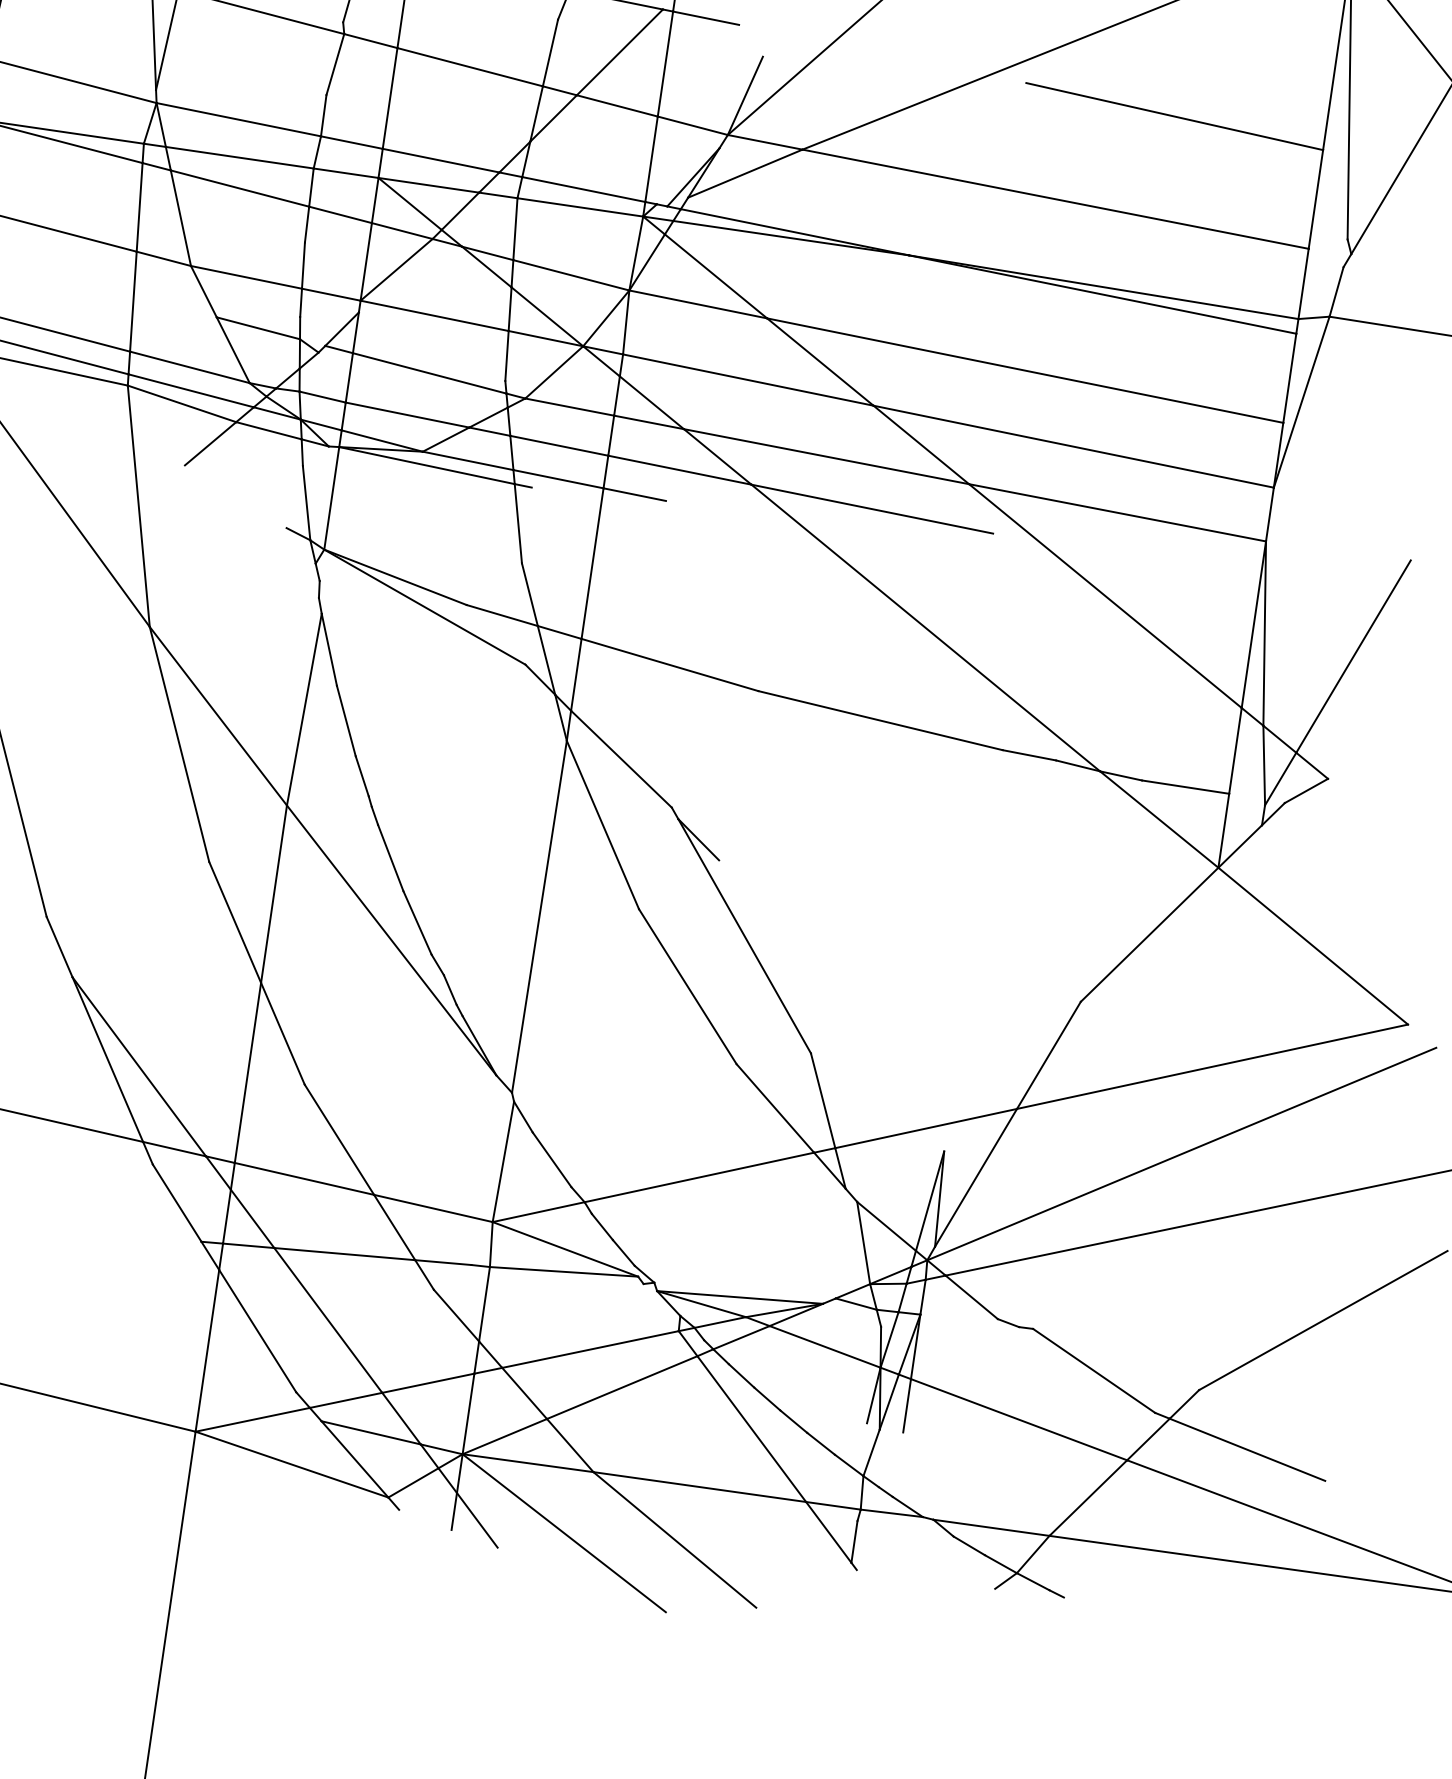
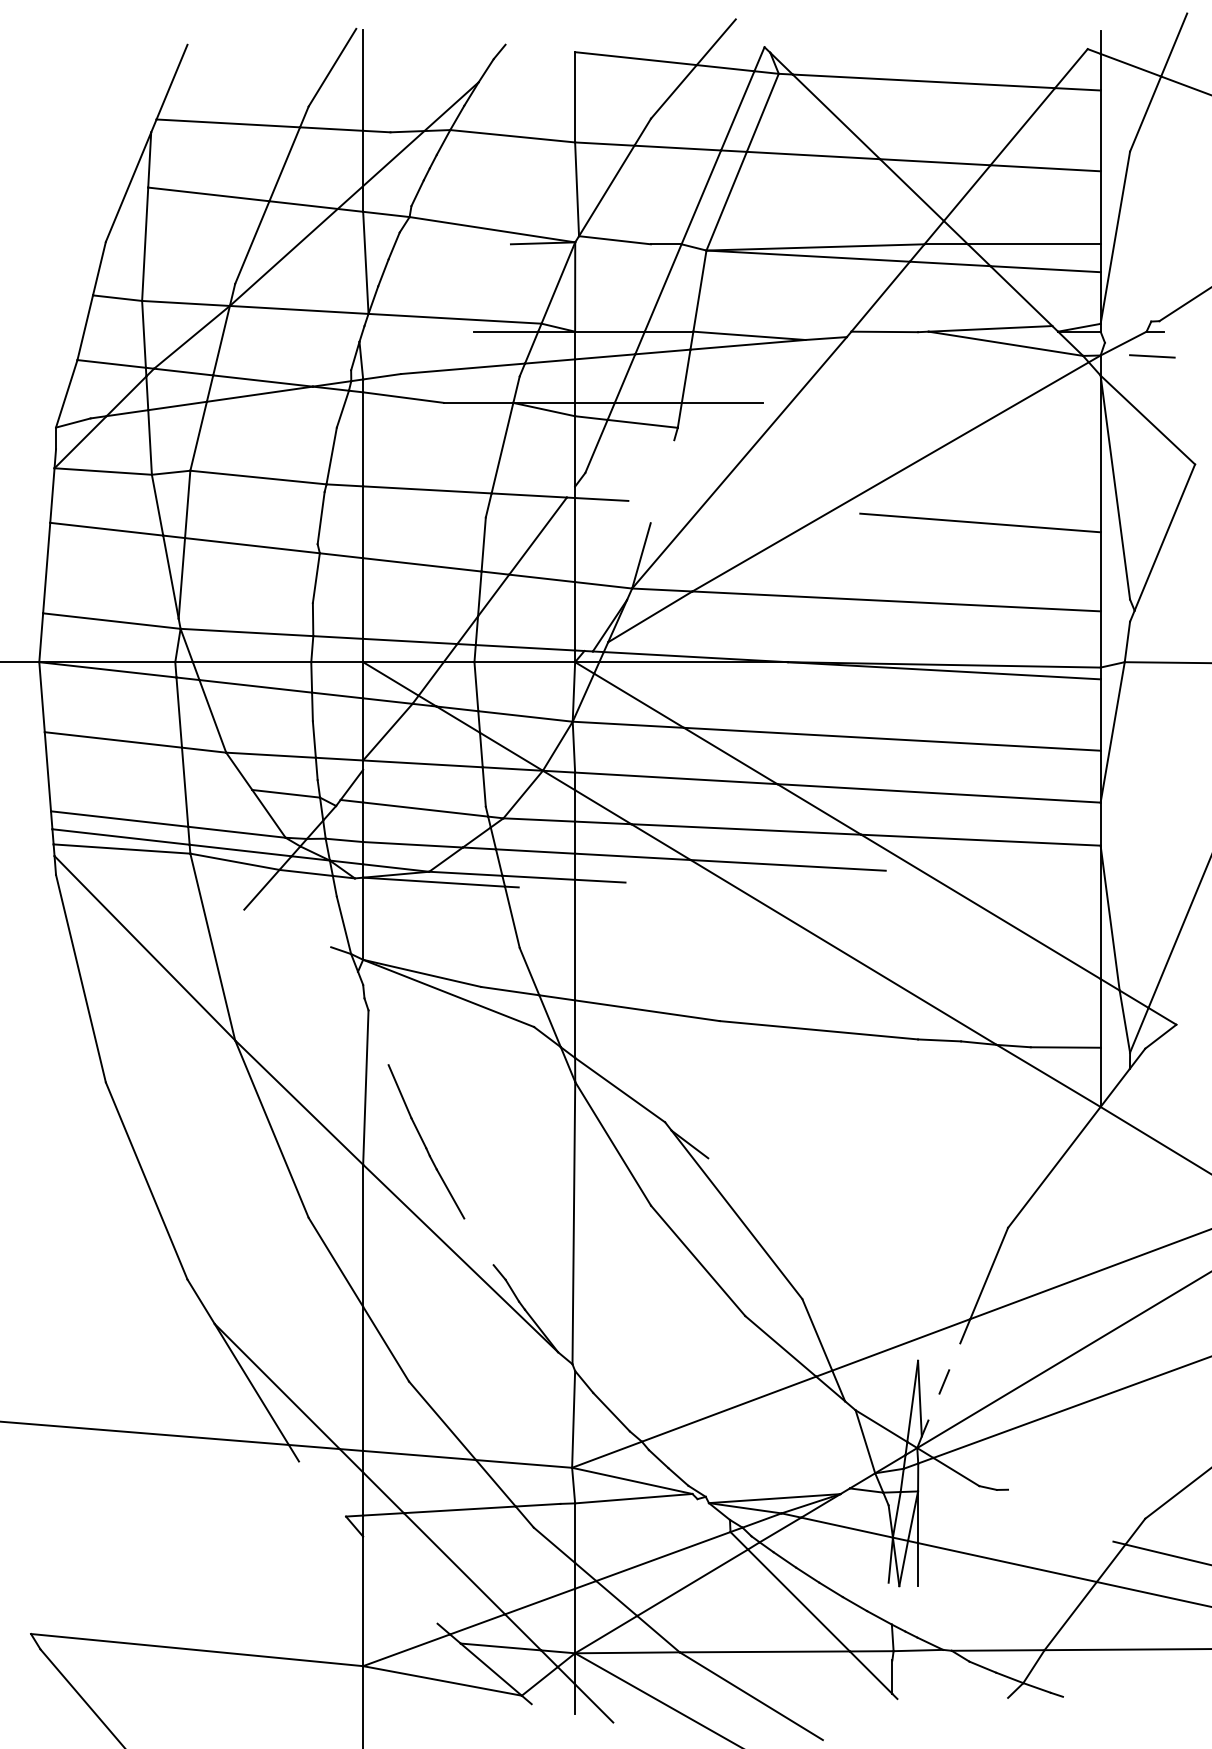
line: (329, 649) -> (378, 1037), removed
line: (417, 922) -> (478, 1241), removed
line: (976, 1177) -> (946, 1377), solid -> dashed
line: (177, 1202) -> (322, 1488), removed
line: (258, 1330) -> (400, 1579), removed
line: (1093, 1370) -> (1060, 1515), removed
line: (871, 1452) -> (895, 1605), removed

